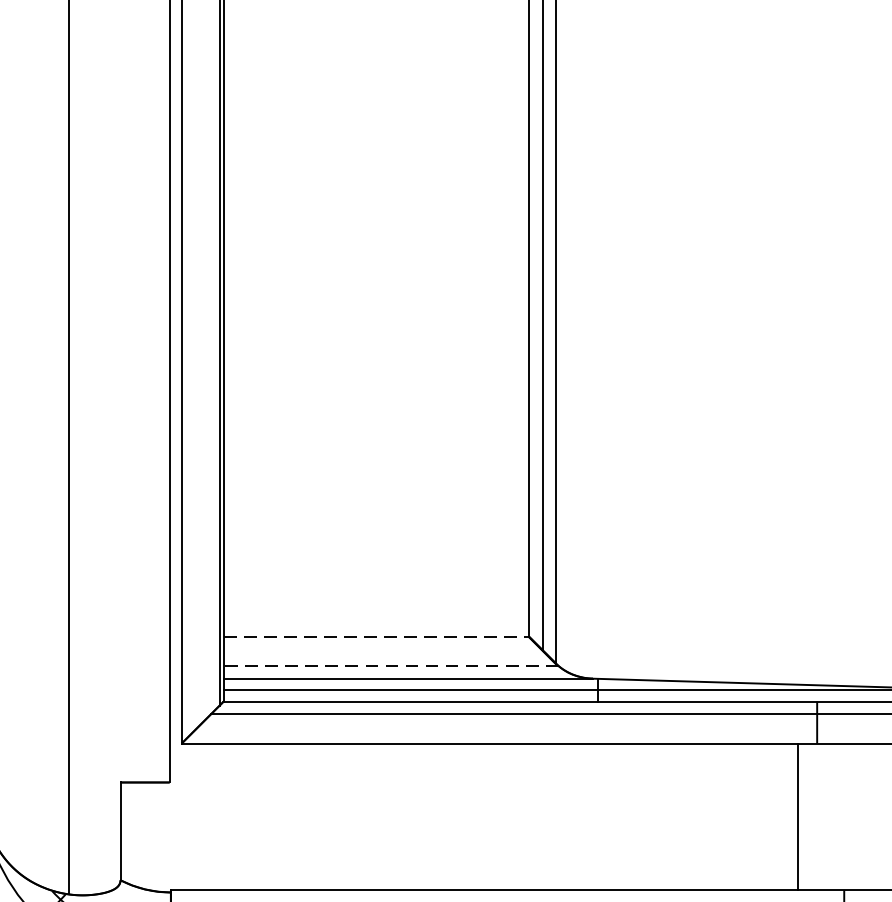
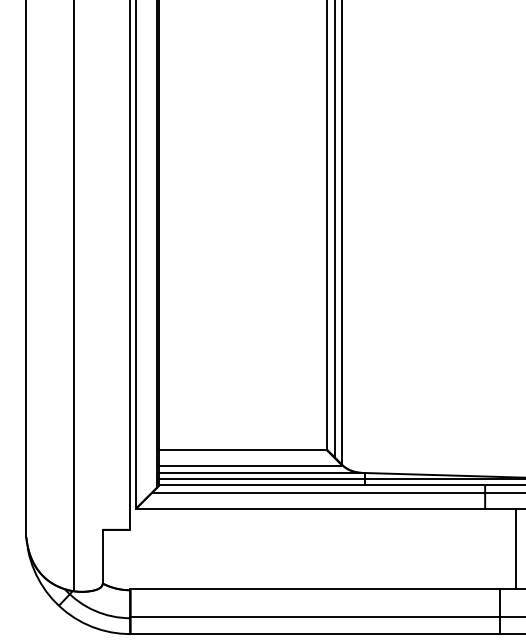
line: (377, 636) -> (243, 449), dashed -> solid
line: (391, 665) -> (251, 465), dashed -> solid
line: (797, 816) -> (515, 548), moved

